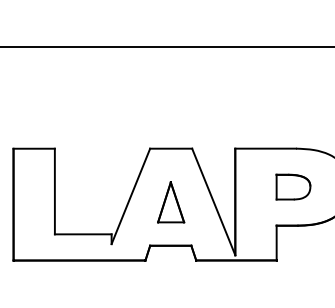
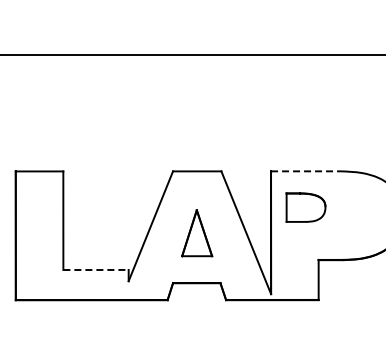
line: (266, 148) -> (306, 171), solid -> dashed
part: (293, 187) -> (305, 207), moved
line: (83, 233) -> (96, 269), solid -> dashed

